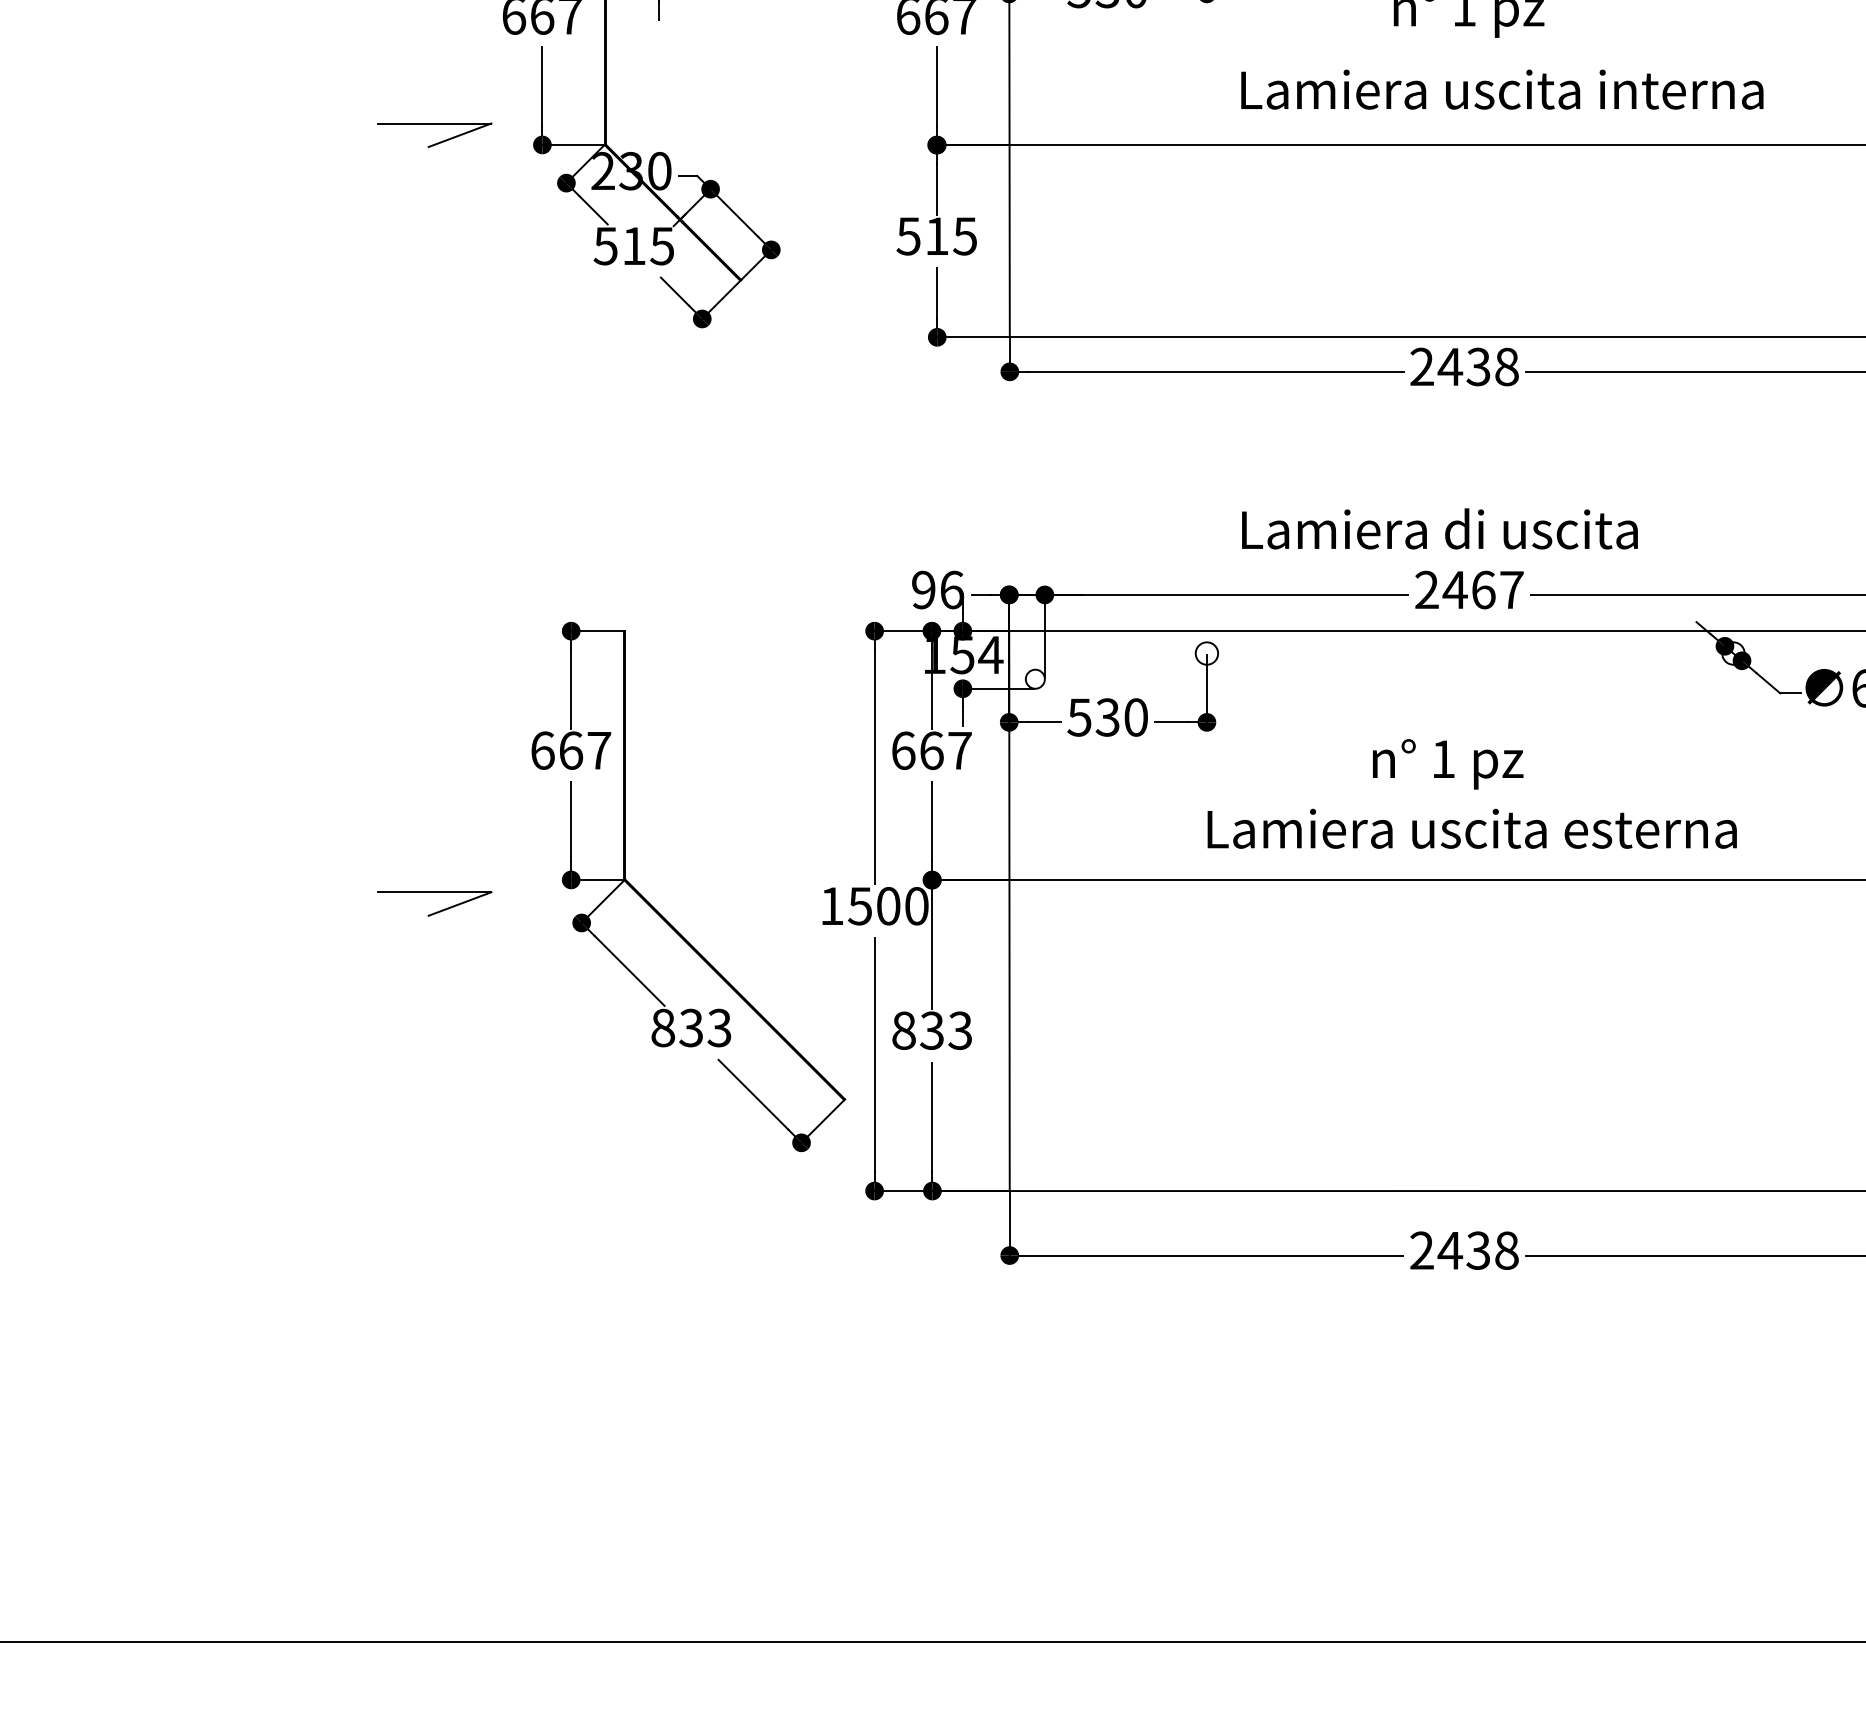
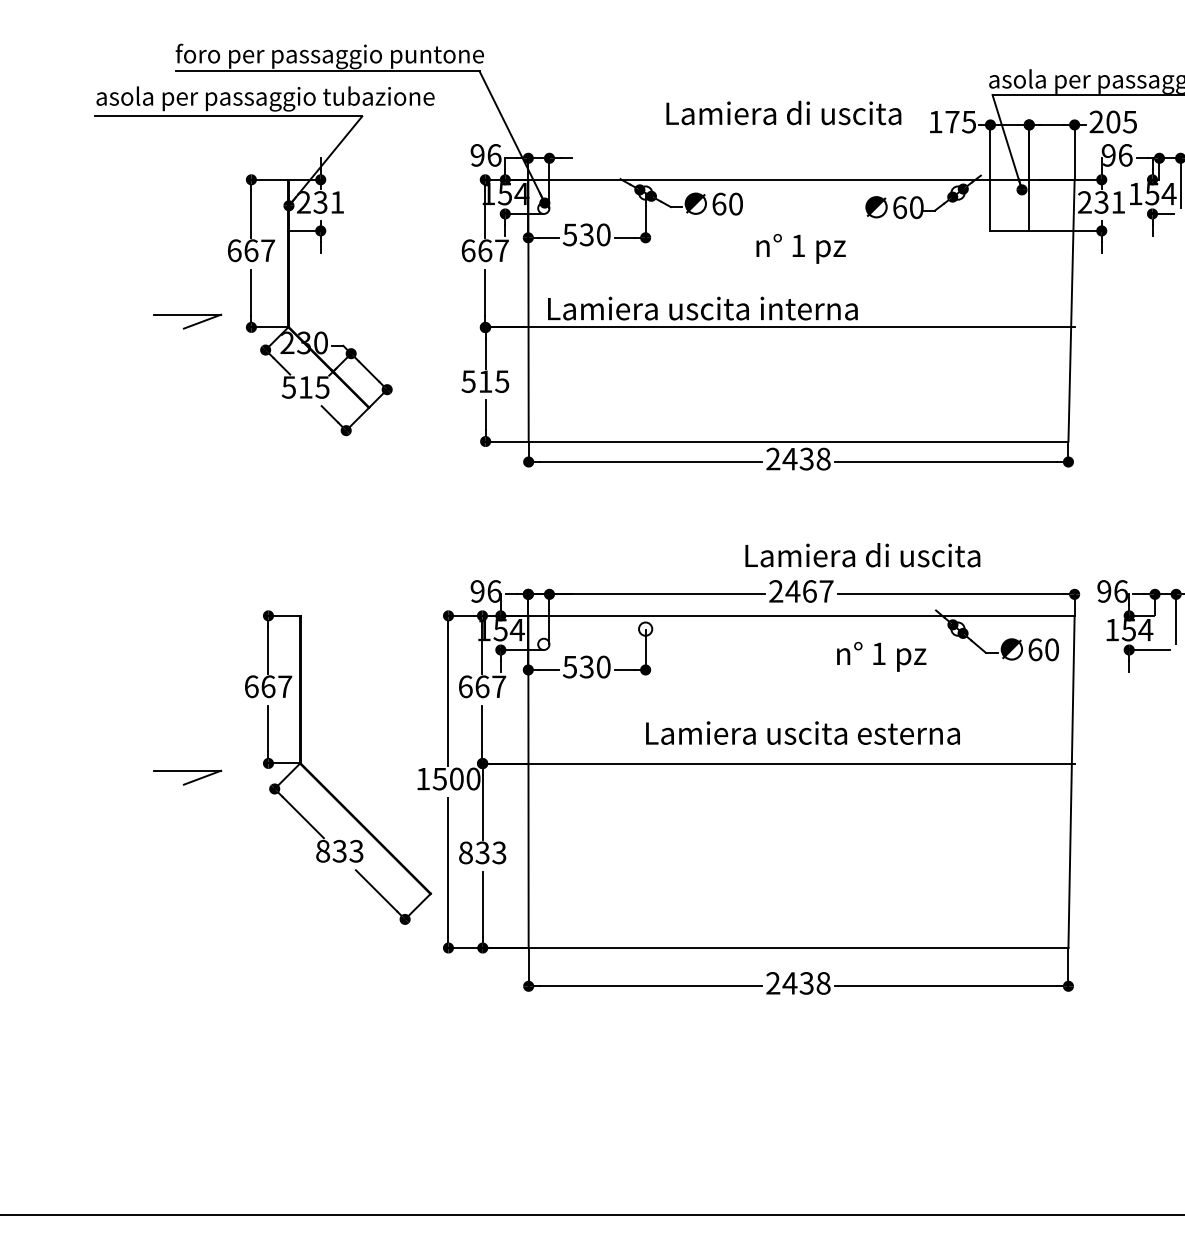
text: (1501, 89) -> (702, 308), moved
text: (1439, 529) -> (862, 555), moved
text: (1447, 763) -> (881, 656), moved

